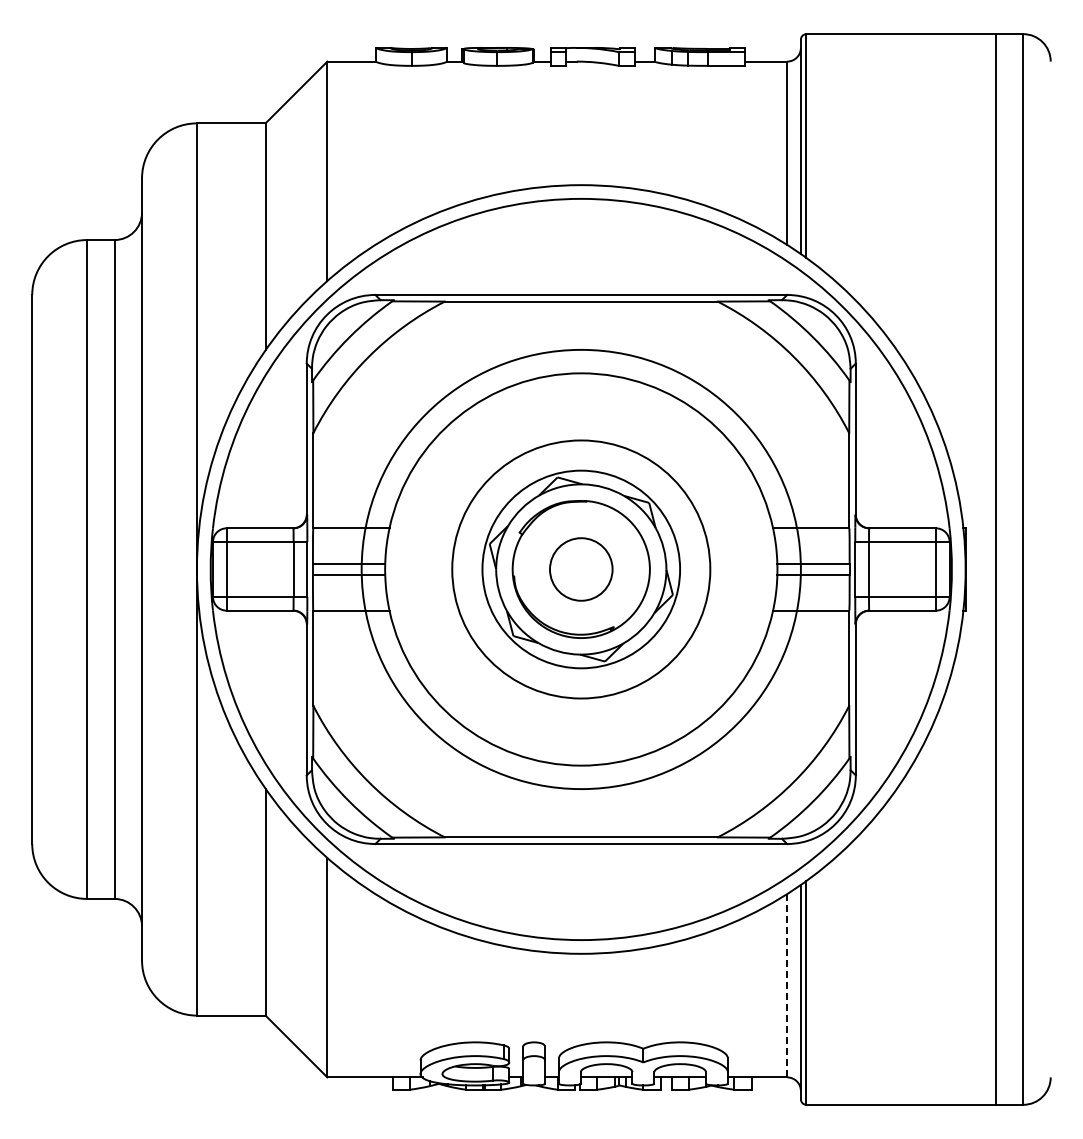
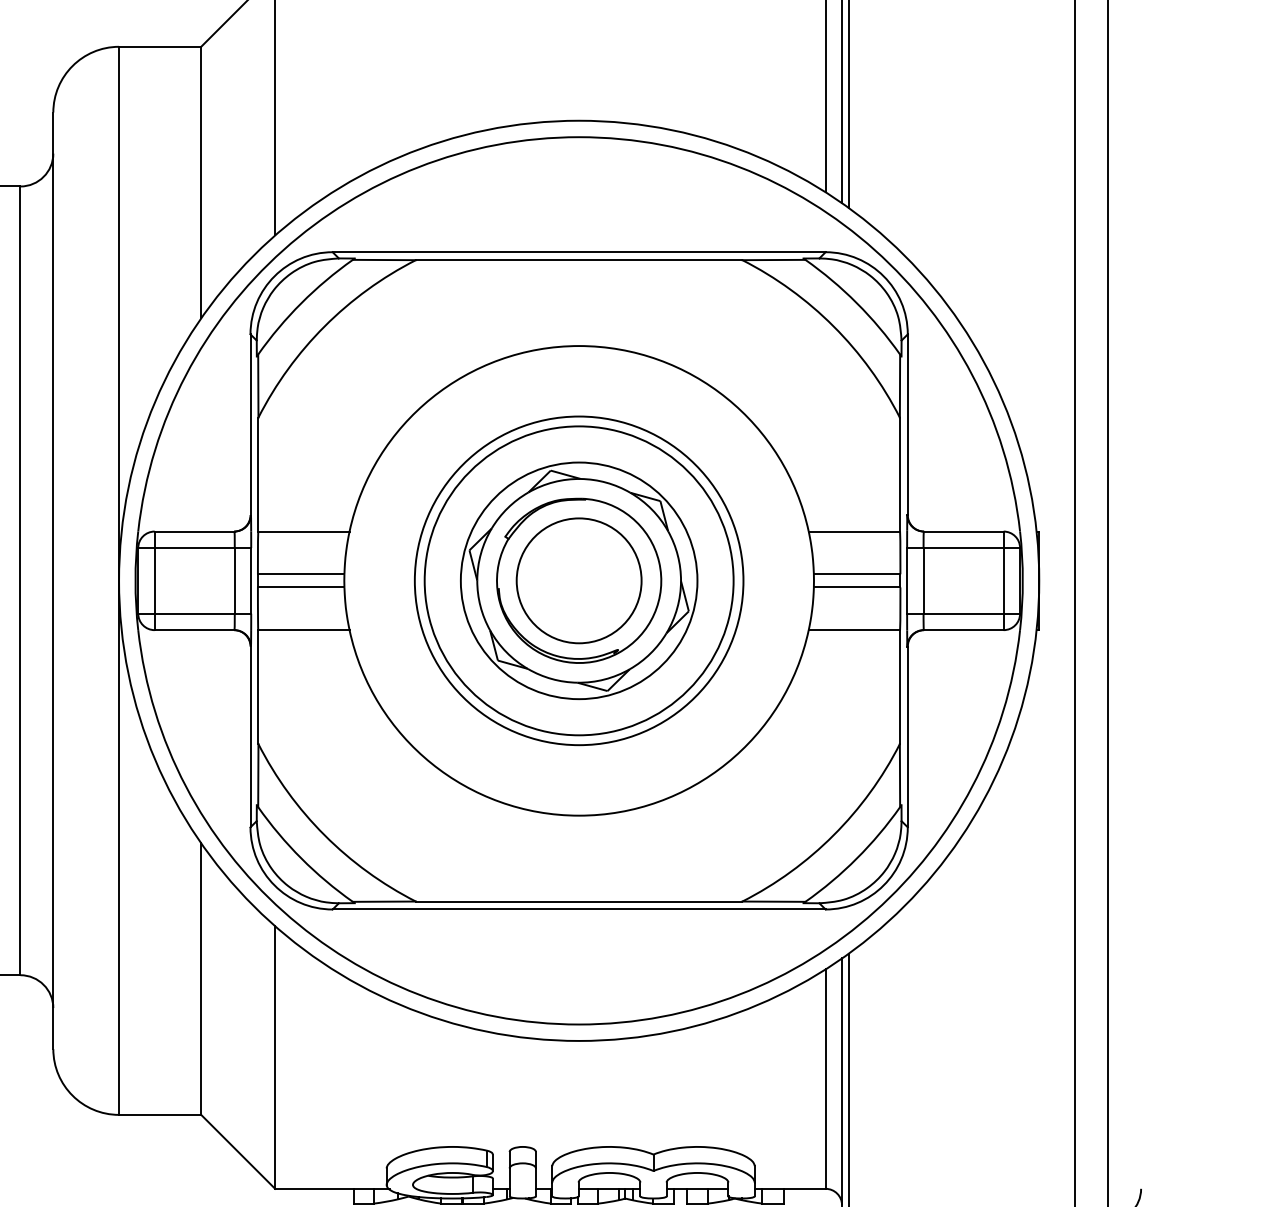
circle: (581, 569) -> (579, 580), size x0.62
circle: (581, 569) -> (579, 580), size x1.67
line: (787, 985) -> (825, 1078), dashed -> solid

